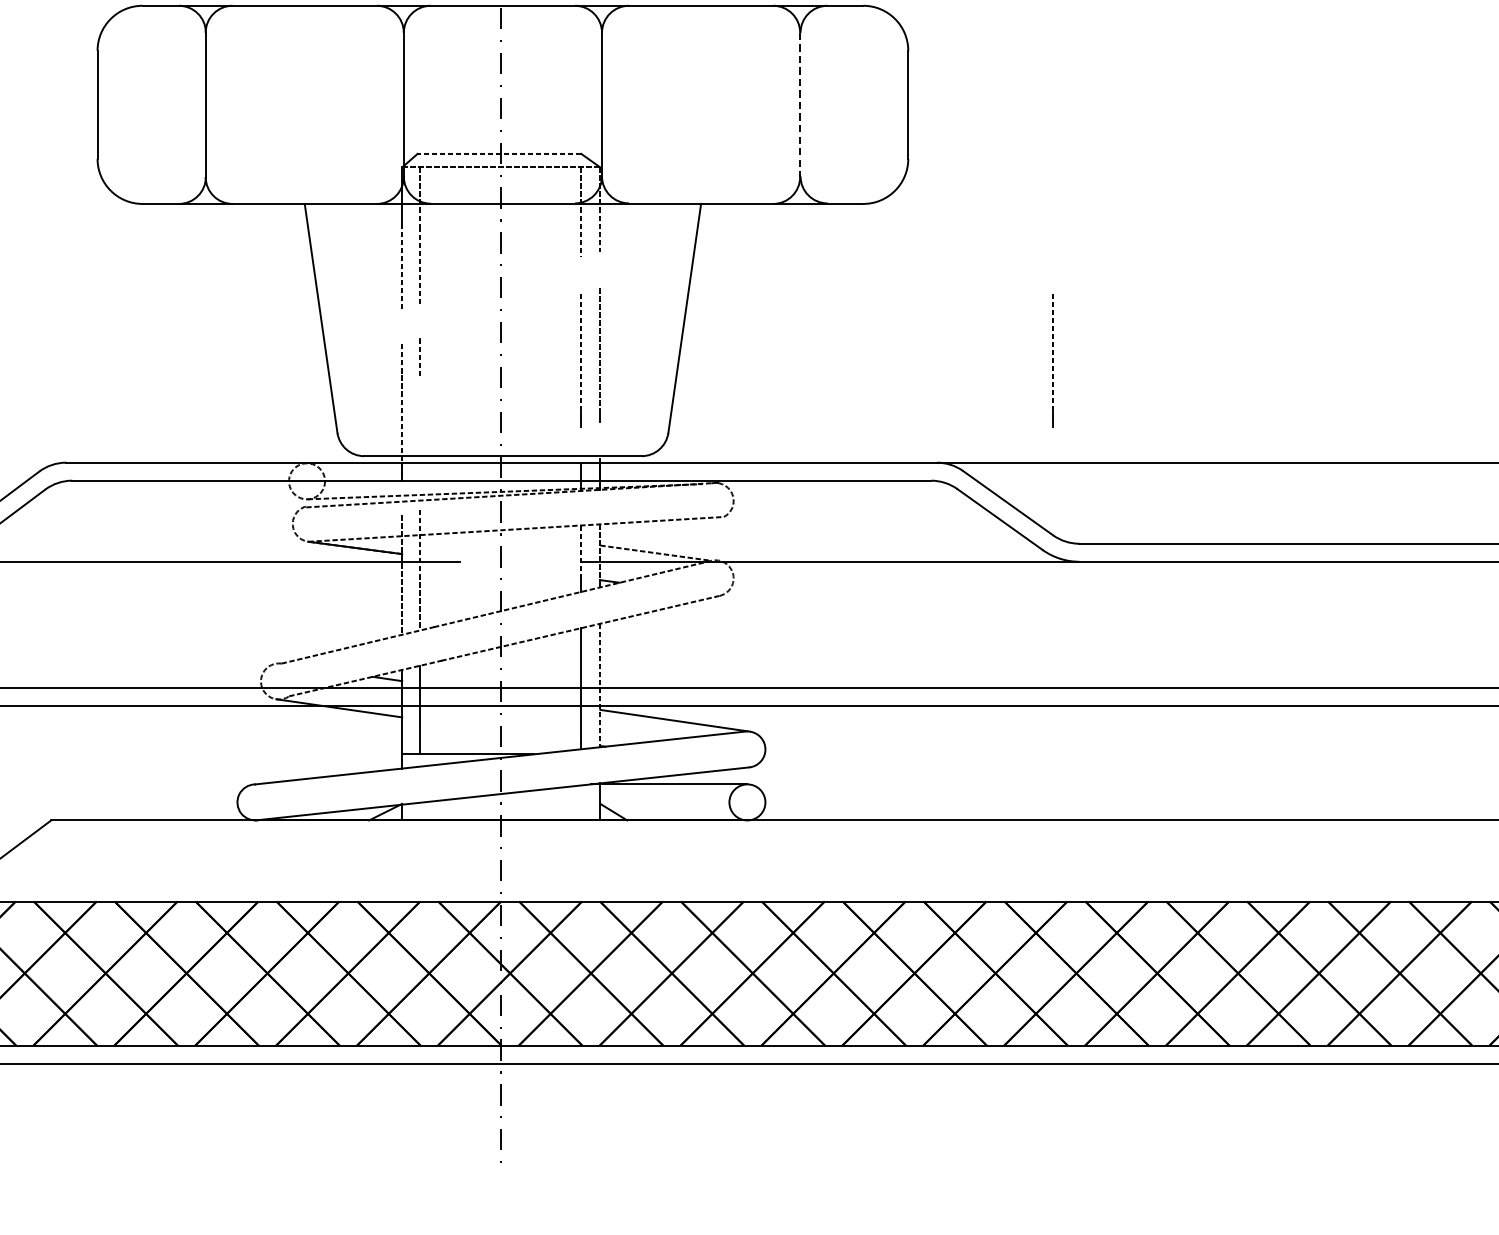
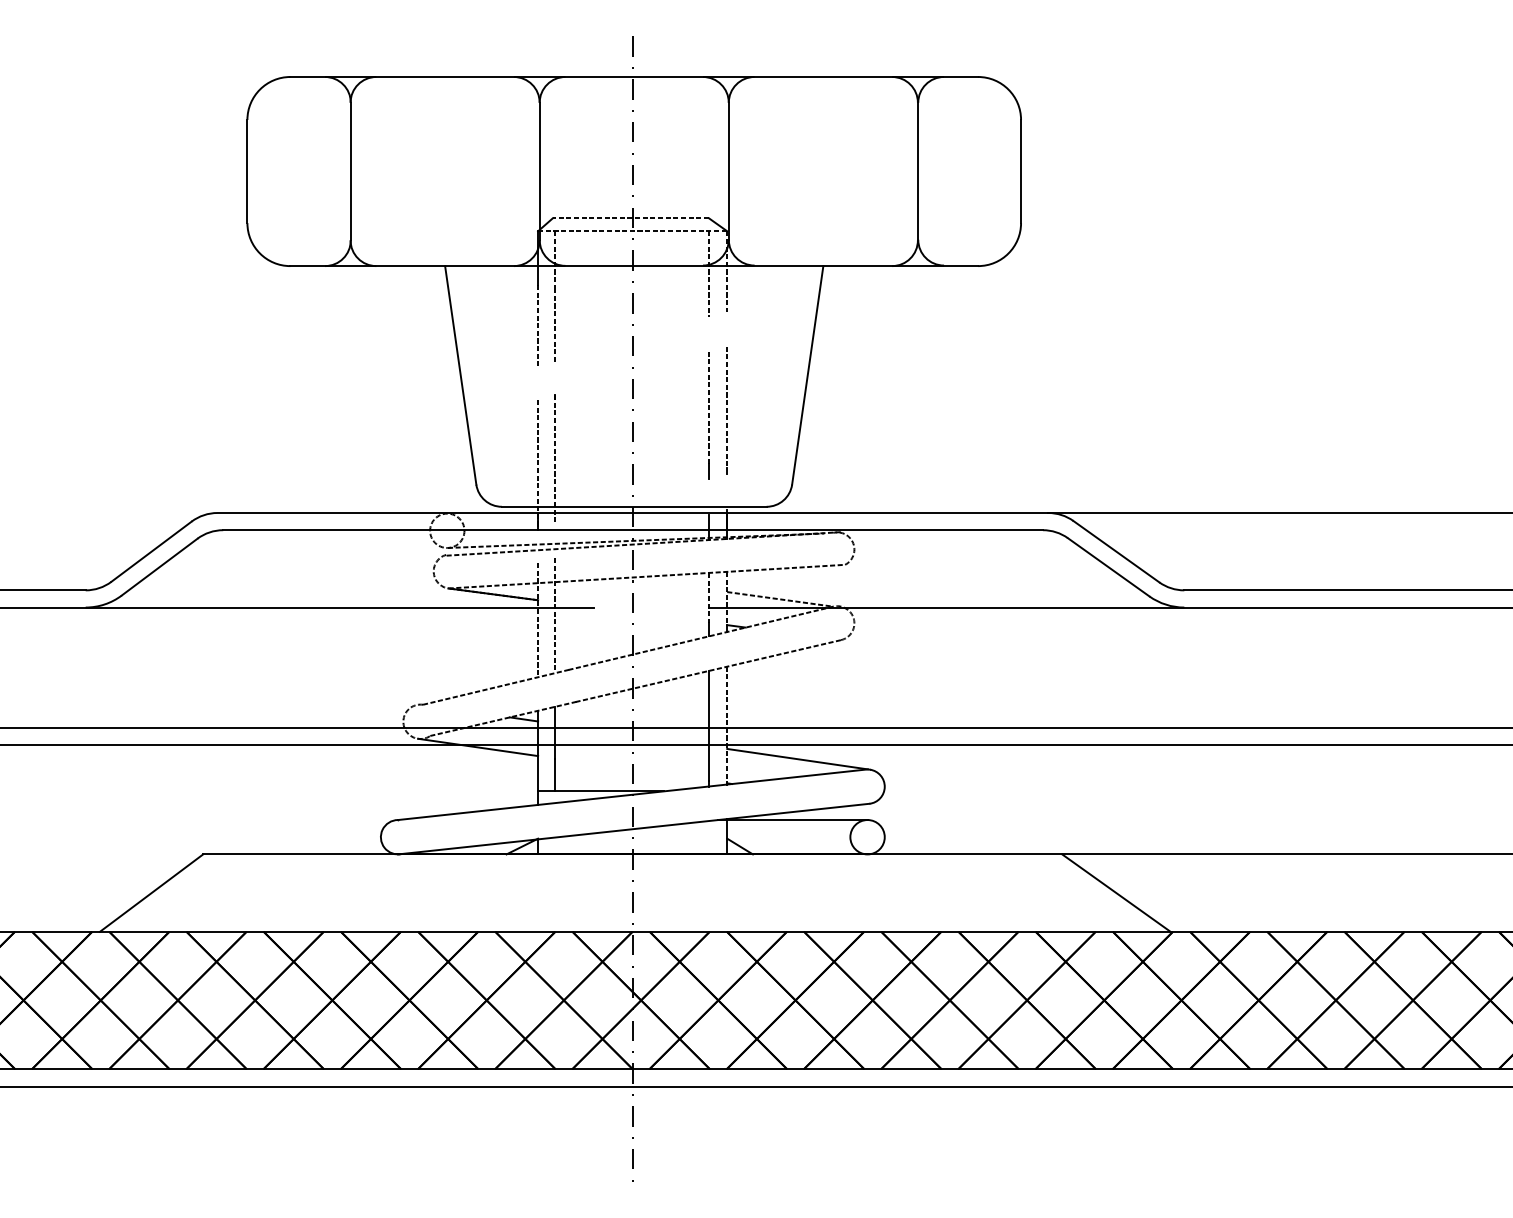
line: (799, 104) -> (917, 171), dashed -> solid
line: (1052, 360) -> (1158, 415), removed
line: (420, 426) -> (555, 478), added
line: (1008, 860) -> (1116, 892), added

